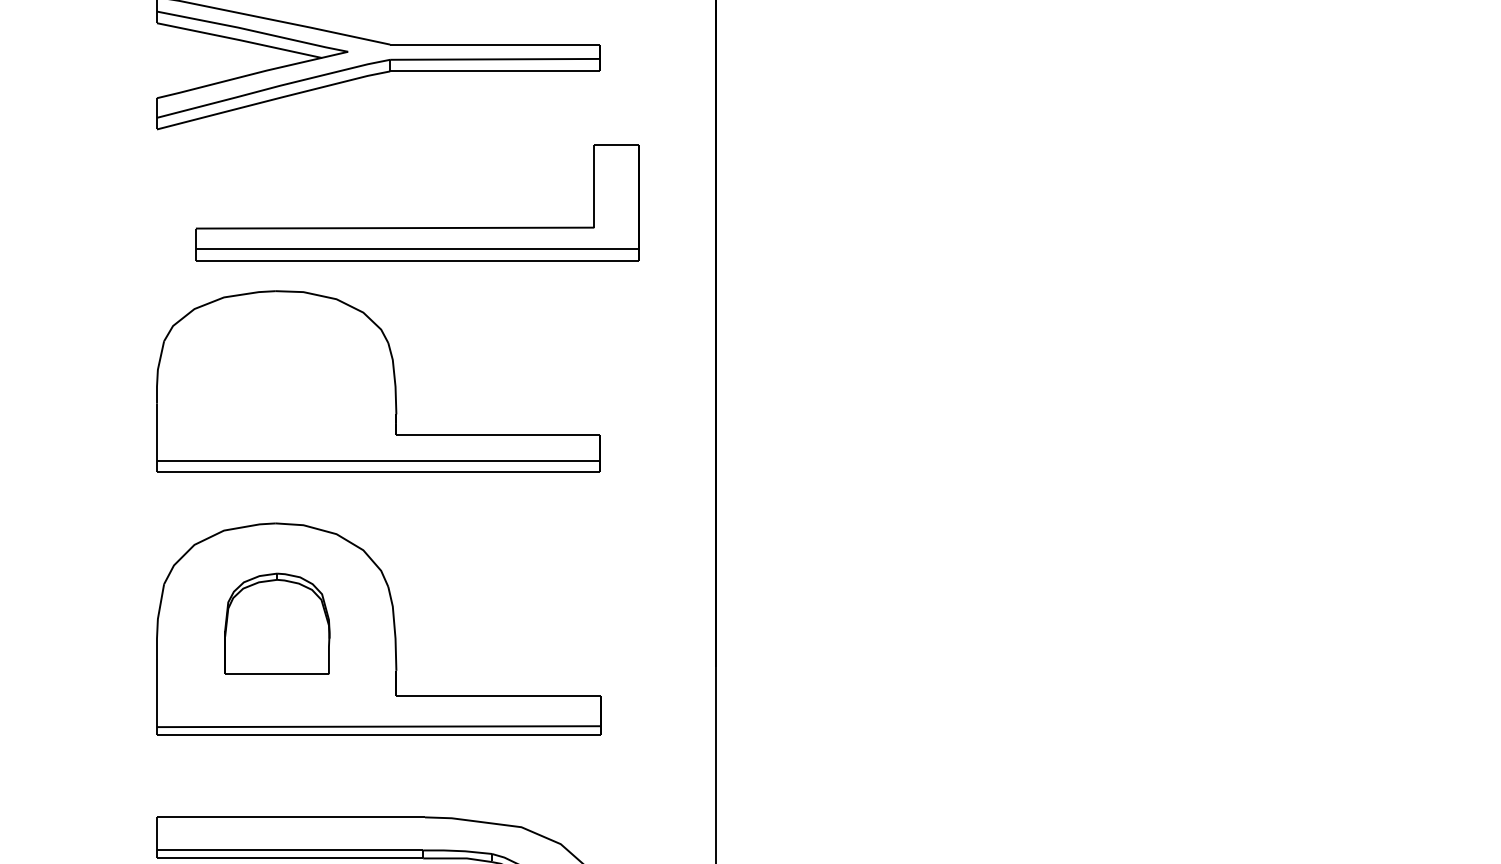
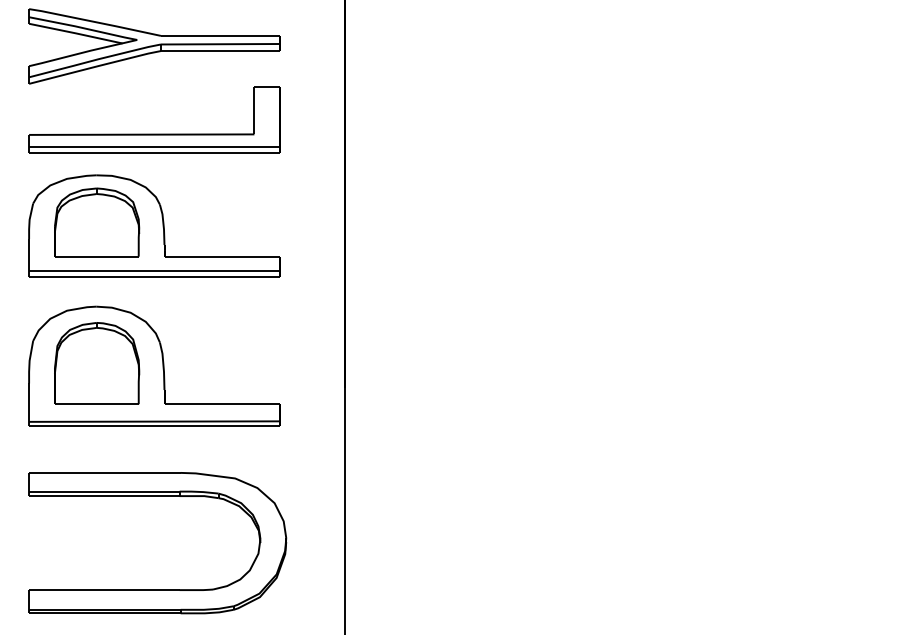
part: (417, 226) -> (154, 133), moved
part: (277, 374) -> (97, 222), added
part: (277, 623) -> (97, 363), size x1.43

